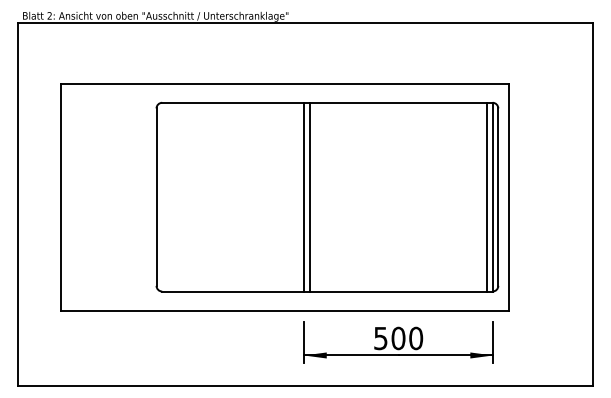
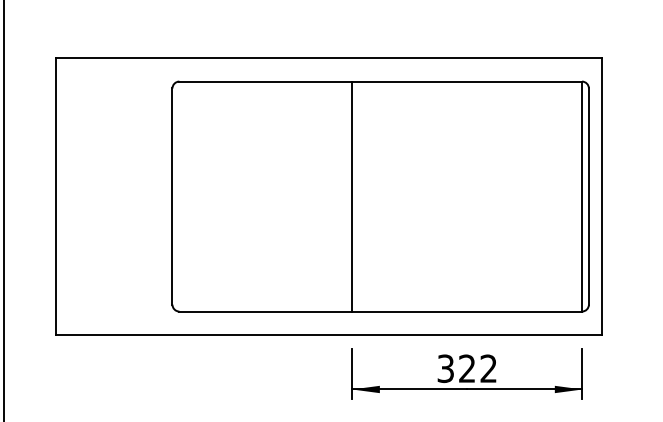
line: (310, 196) -> (360, 195), removed
line: (486, 196) -> (574, 195), removed
text: (398, 338) -> (467, 368), 500 -> 322

